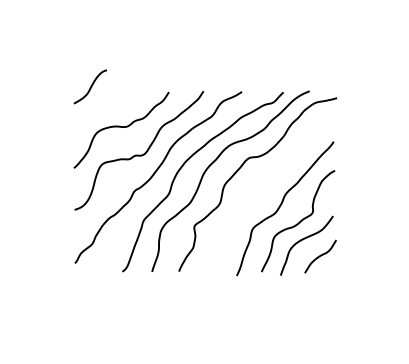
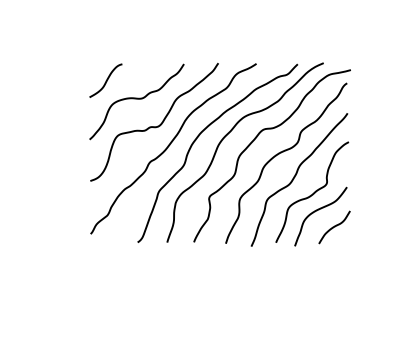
curve: (90, 86) -> (106, 80), moved
curve: (266, 182) -> (280, 153), added

